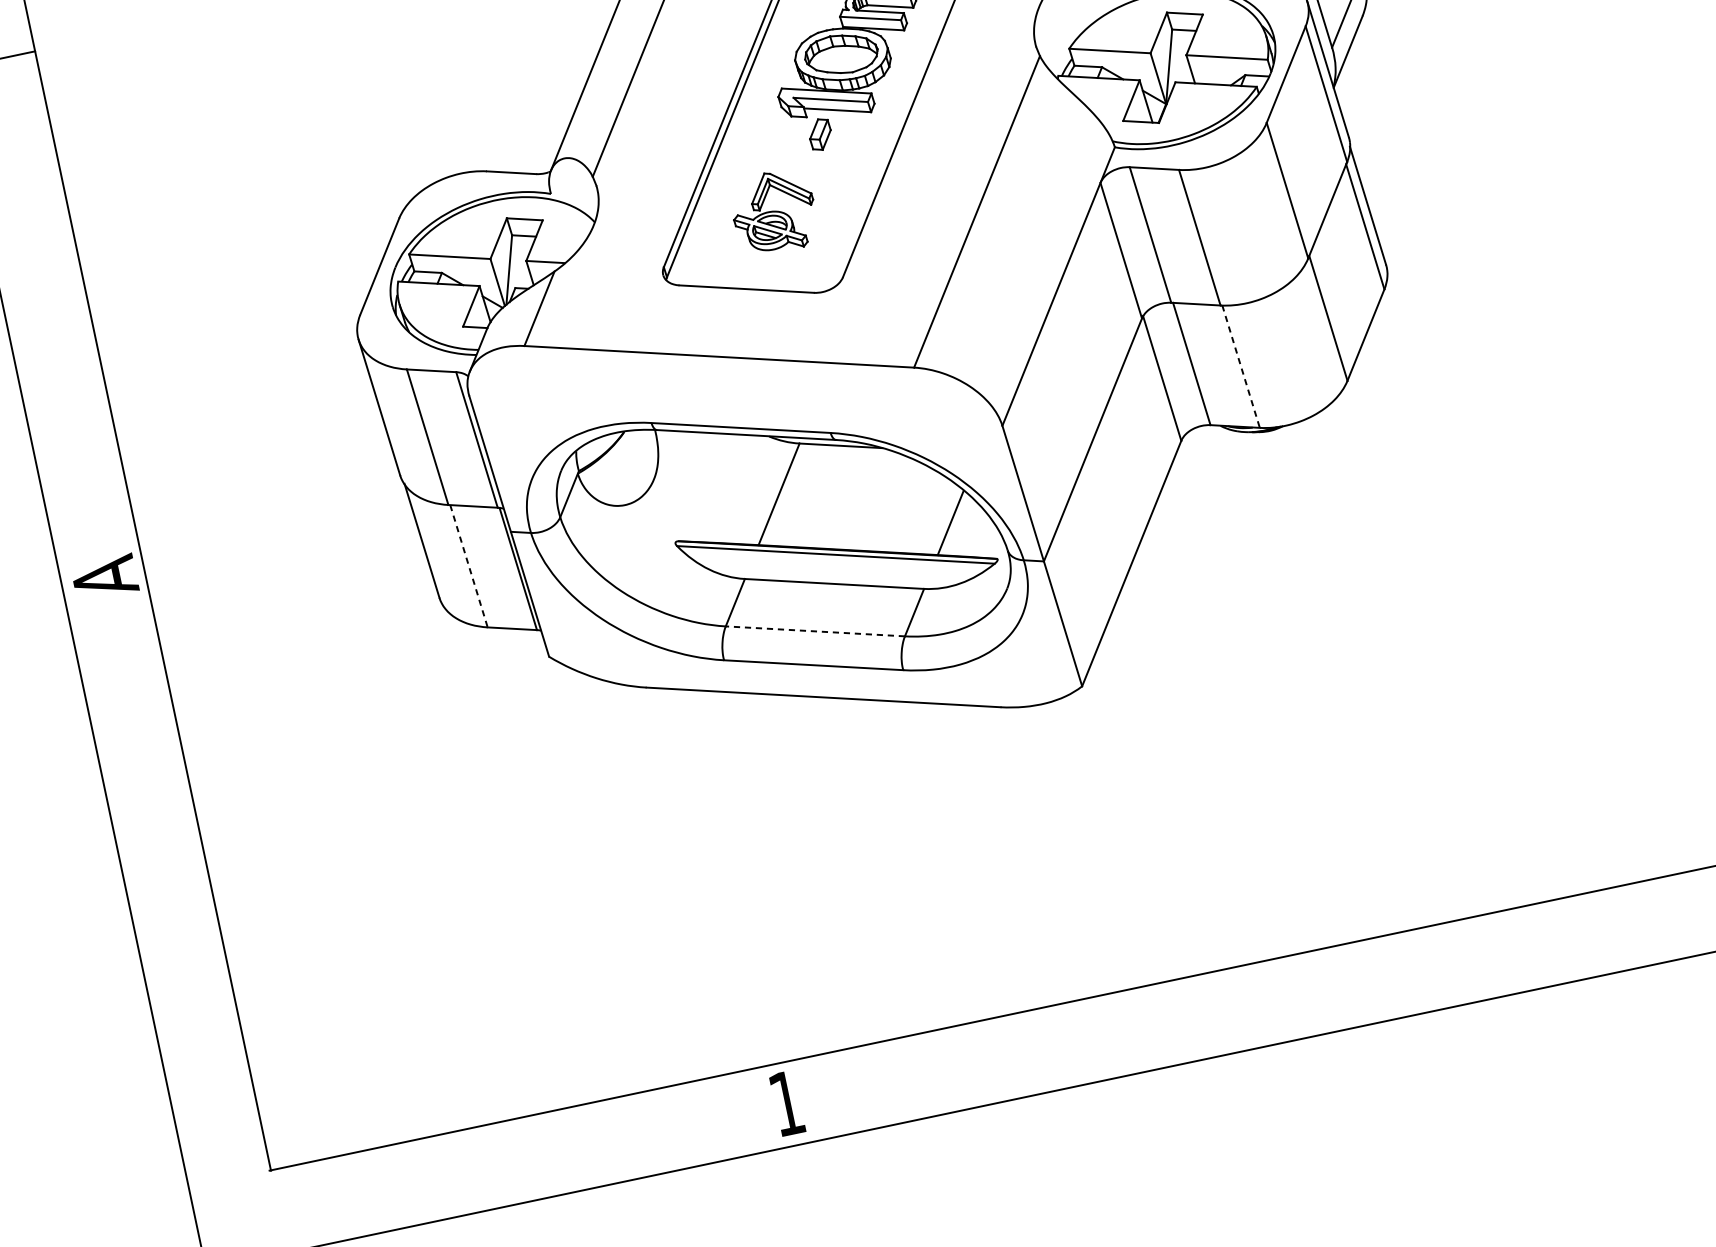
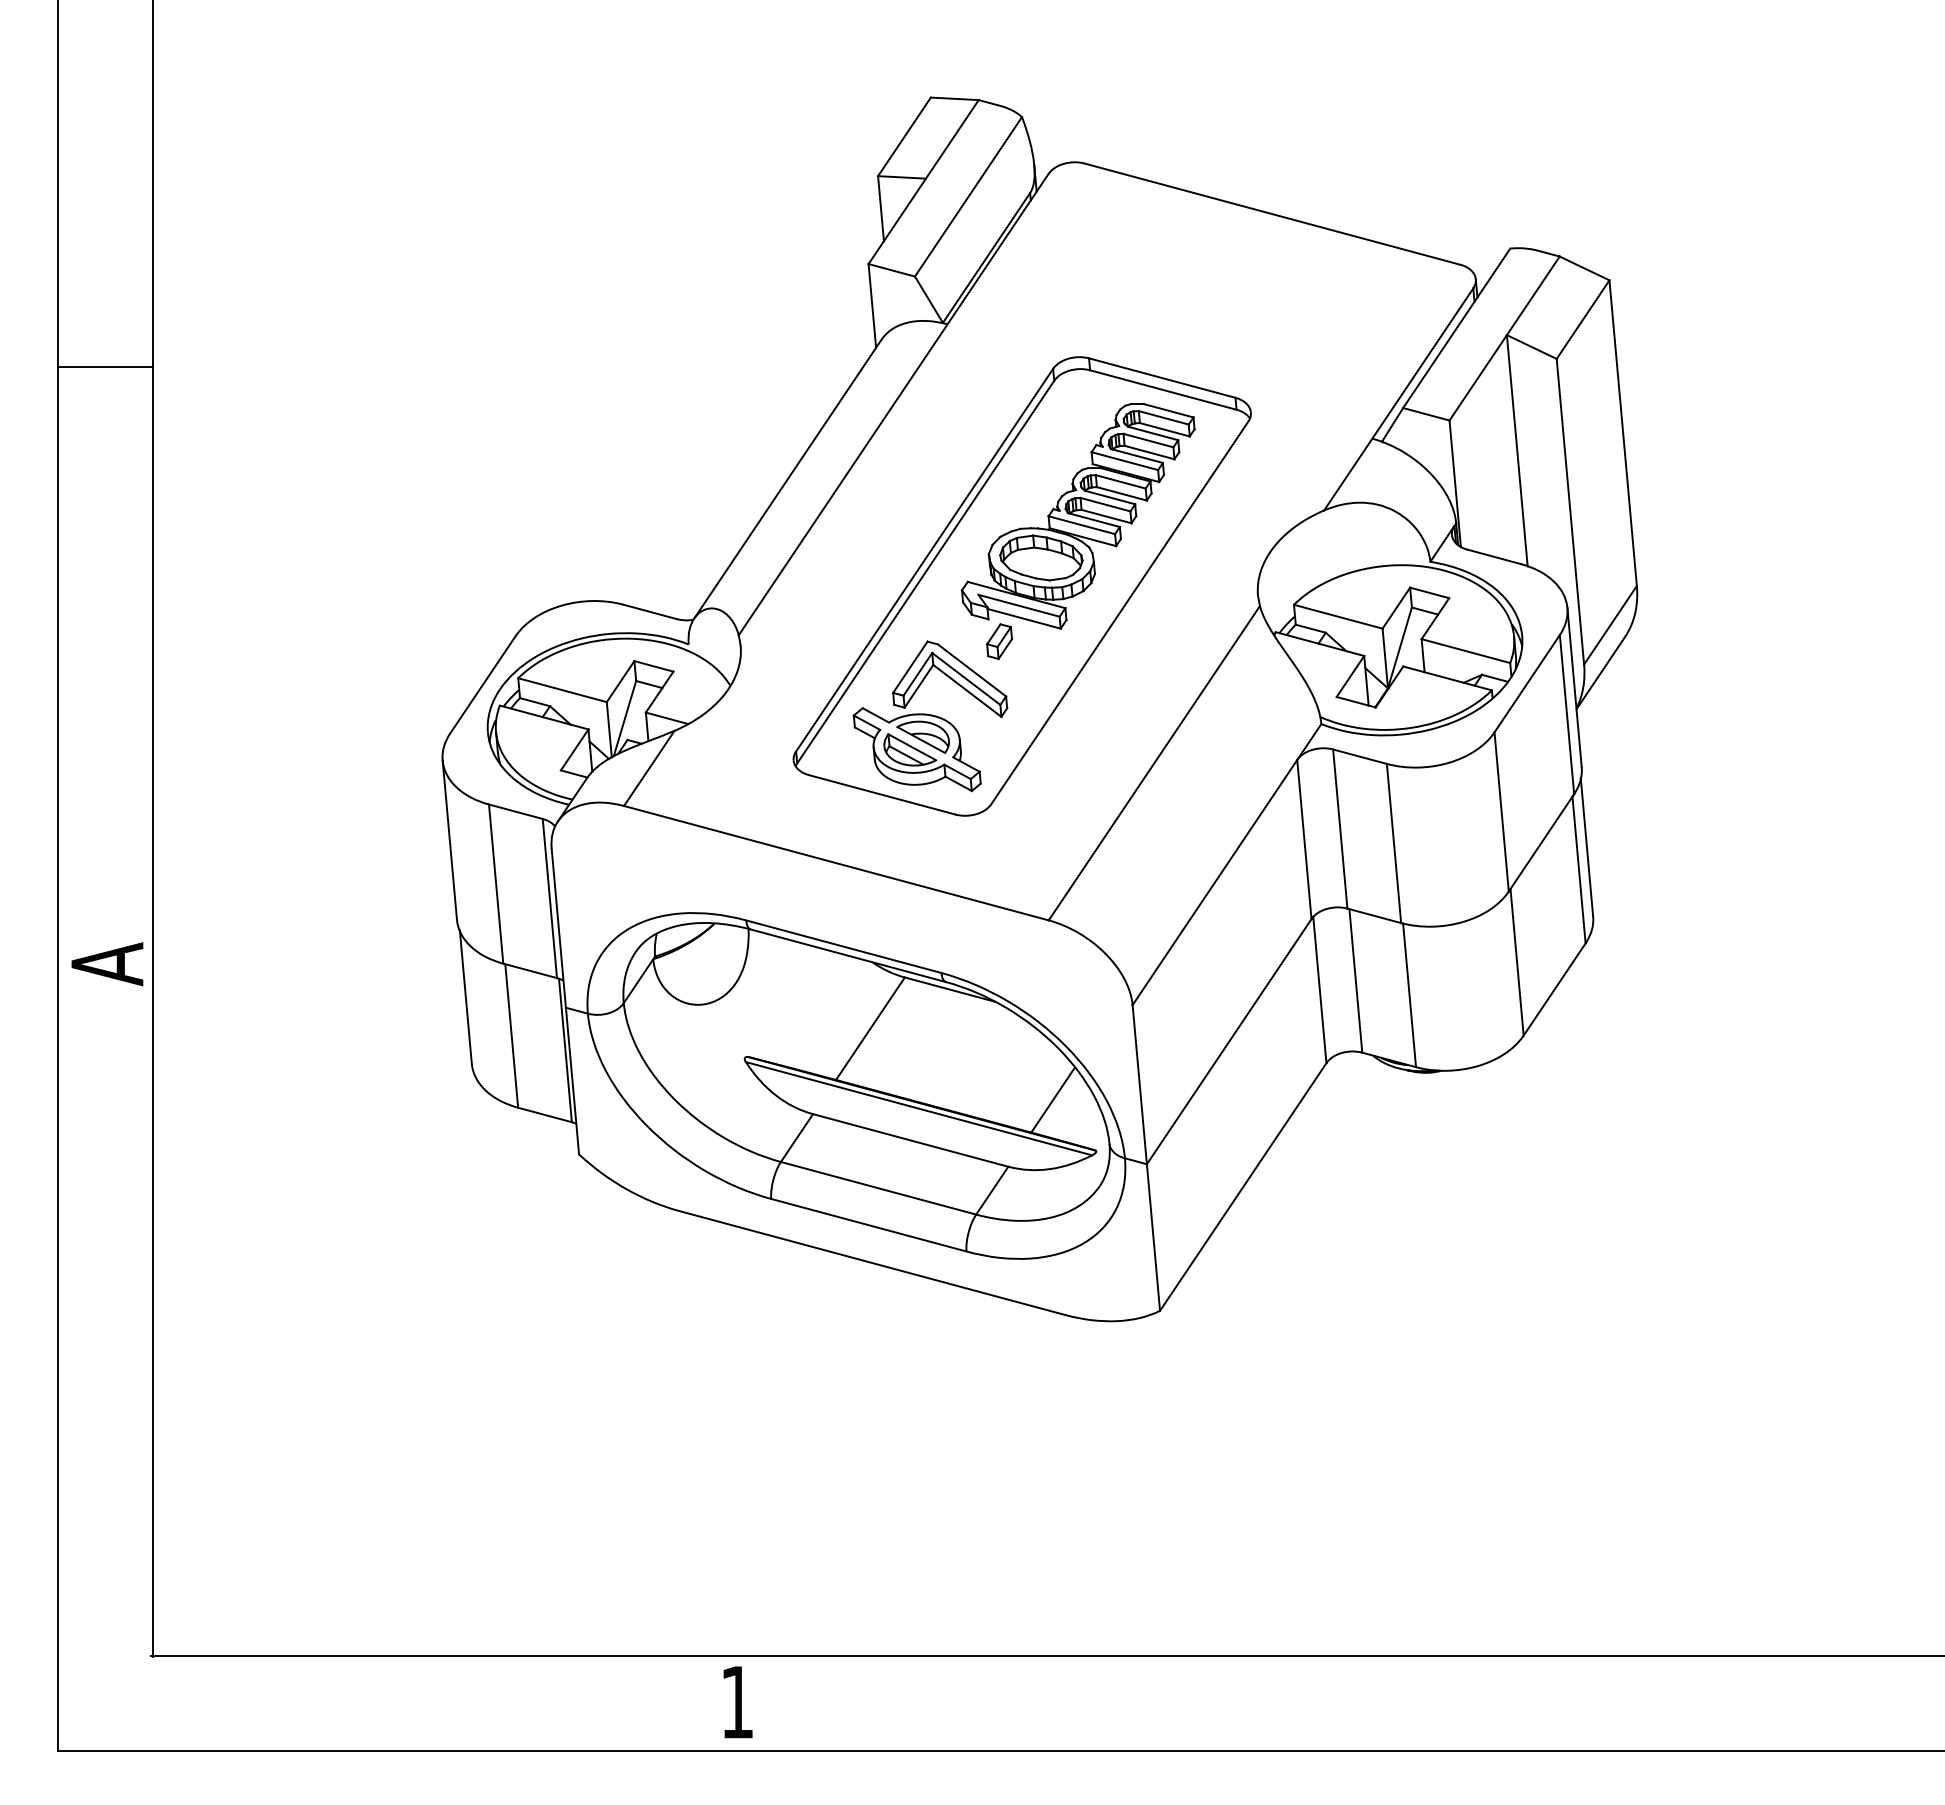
part: (774, 212) -> (930, 716), size x1.67
line: (1241, 366) -> (1409, 995), dashed -> solid
line: (468, 566) -> (511, 1036), dashed -> solid
line: (815, 631) -> (878, 1188), dashed -> solid

